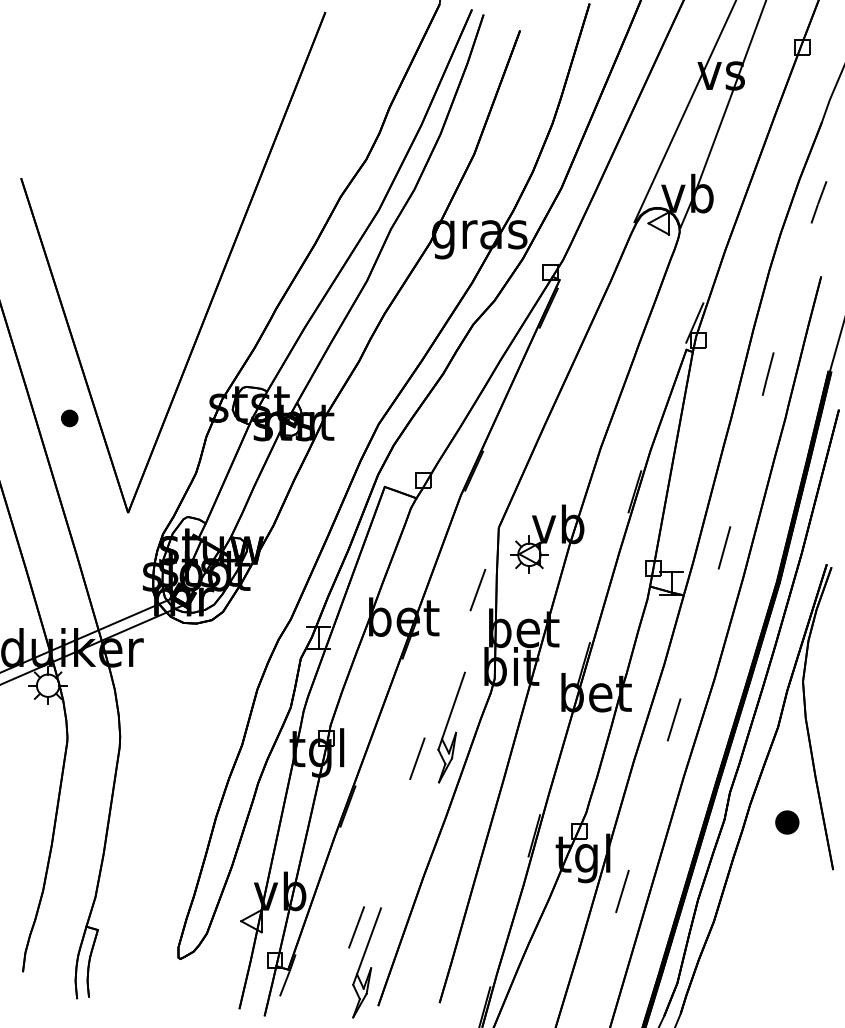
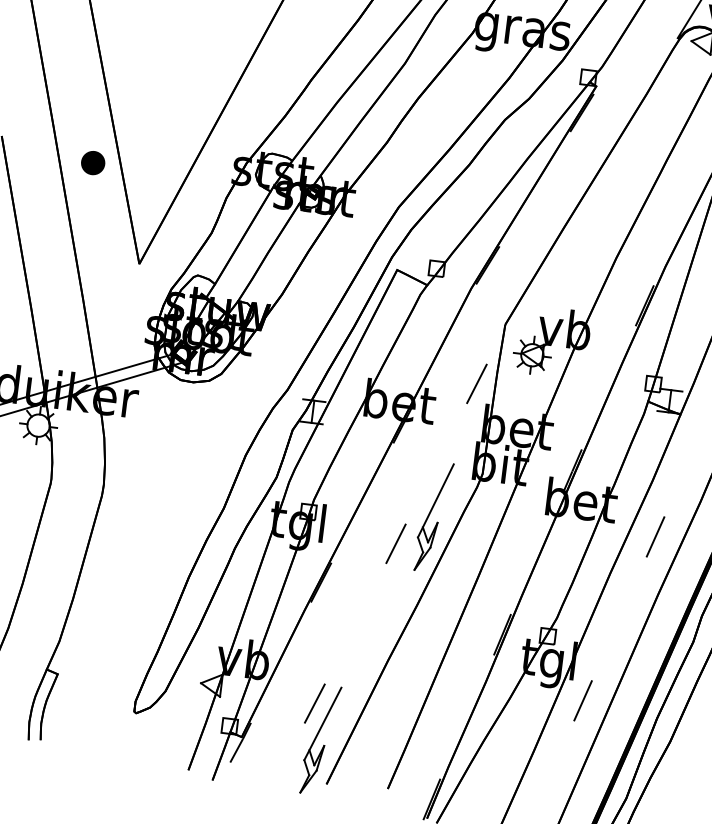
part: (69, 418) -> (92, 163), size x1.43

